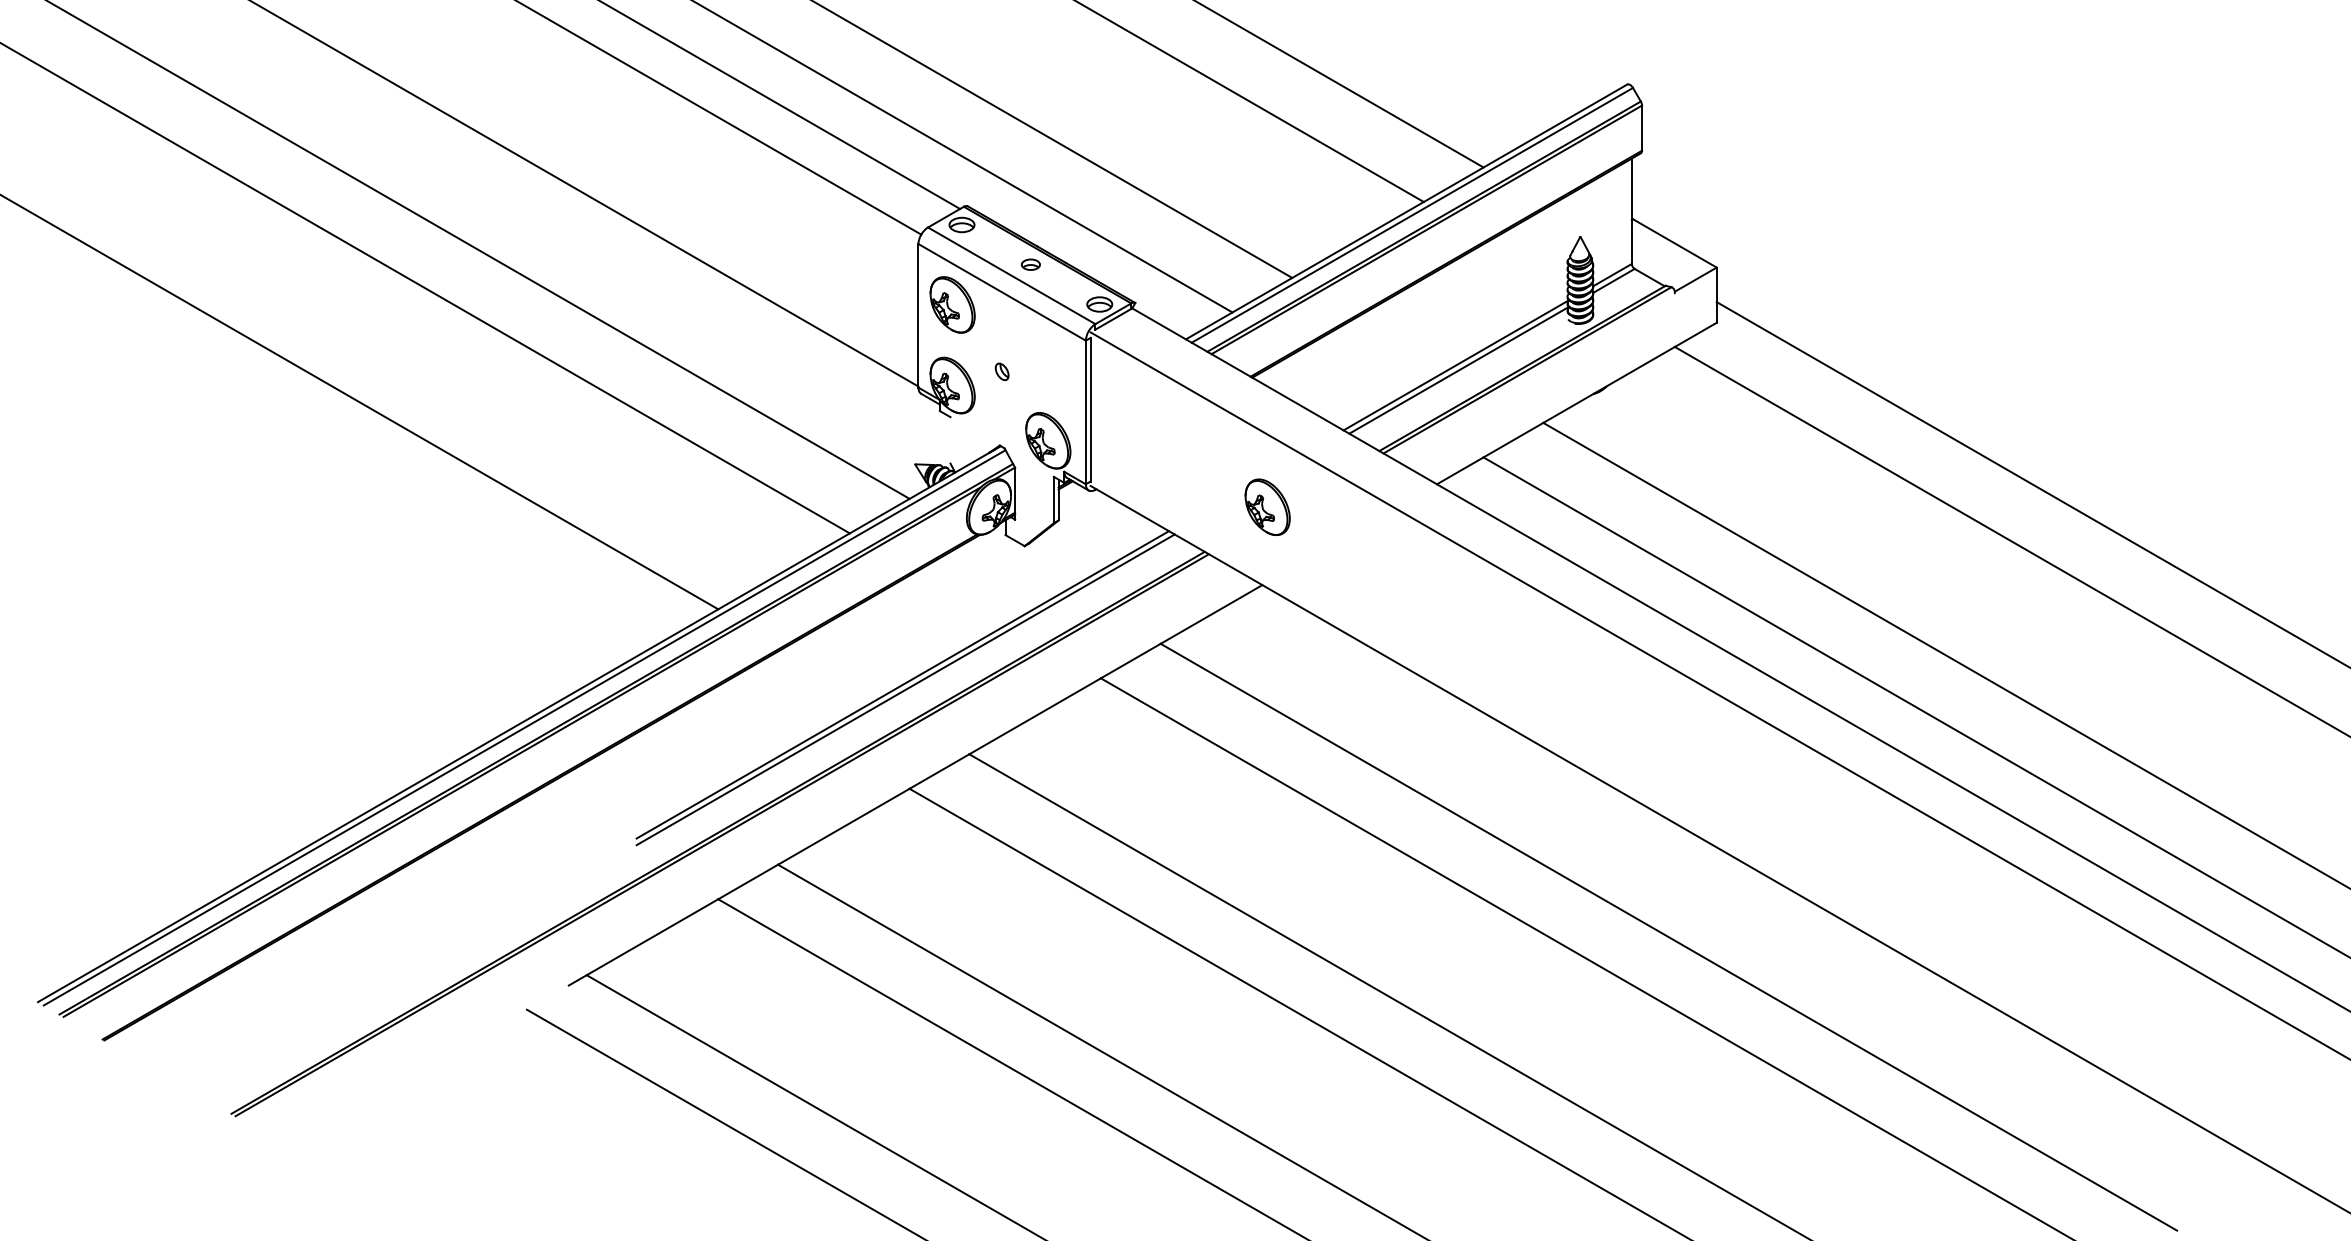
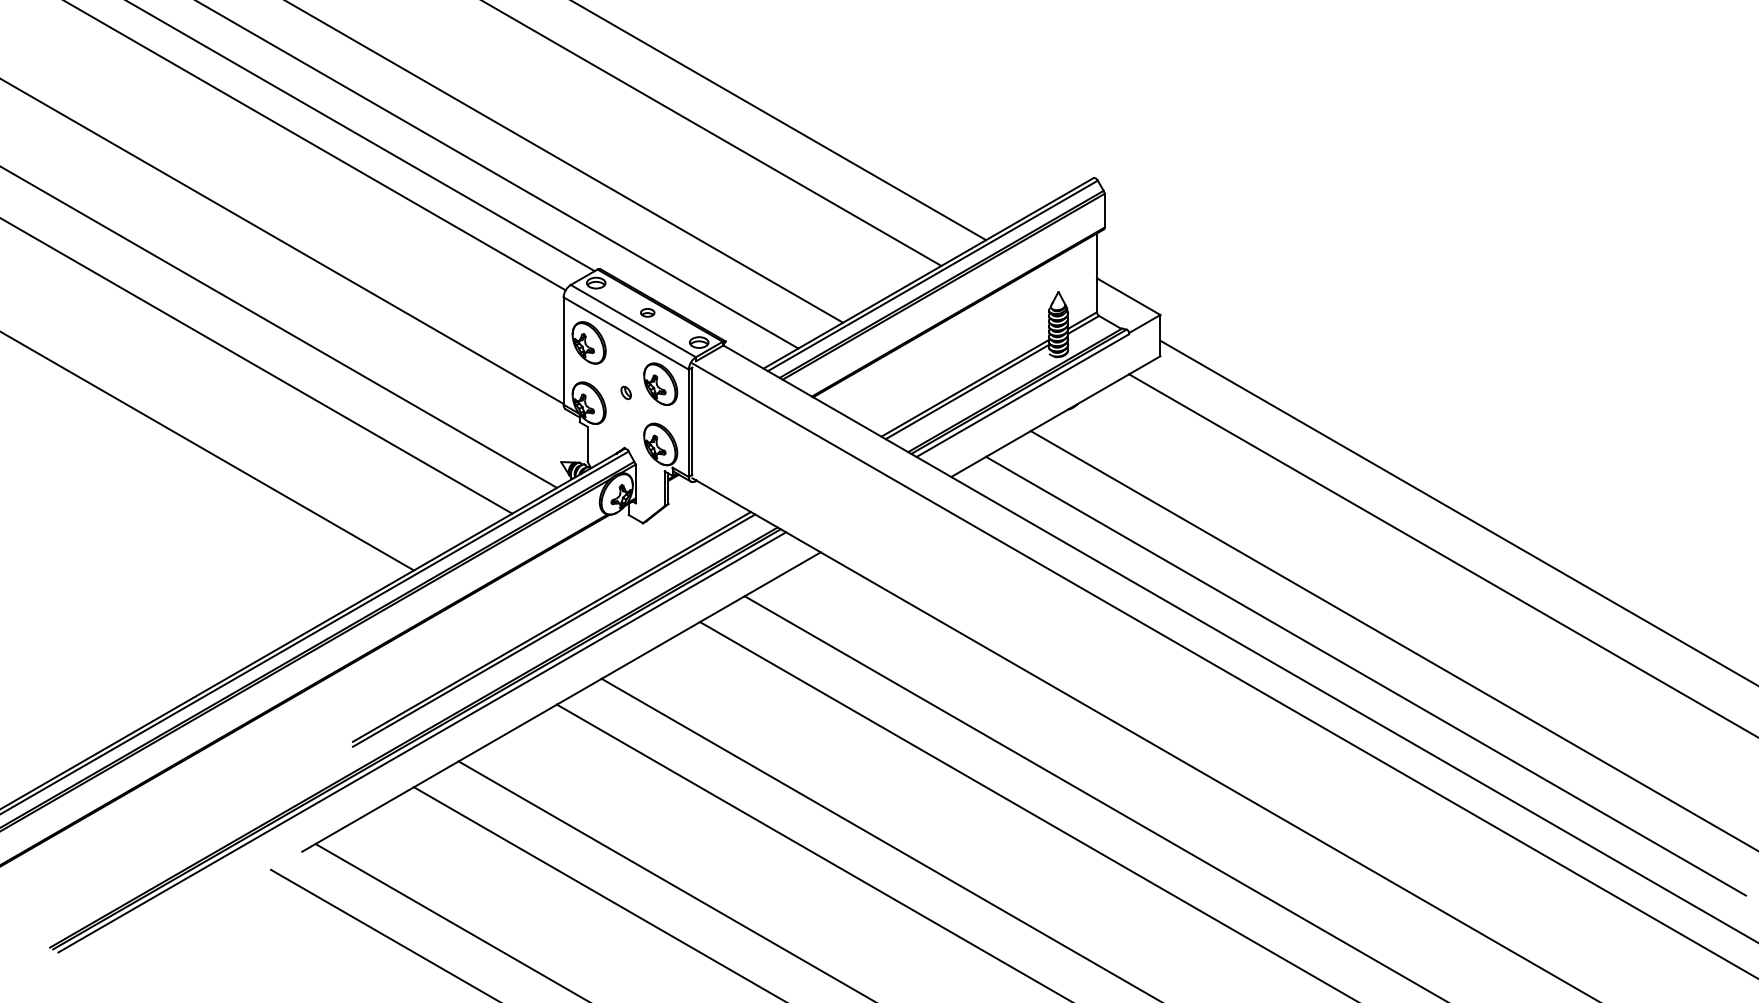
line: (1532, 375) -> (1022, 395), added
line: (950, 439) -> (587, 443), added
part: (1267, 506) -> (660, 383), moved
line: (729, 839) -> (422, 742), added

